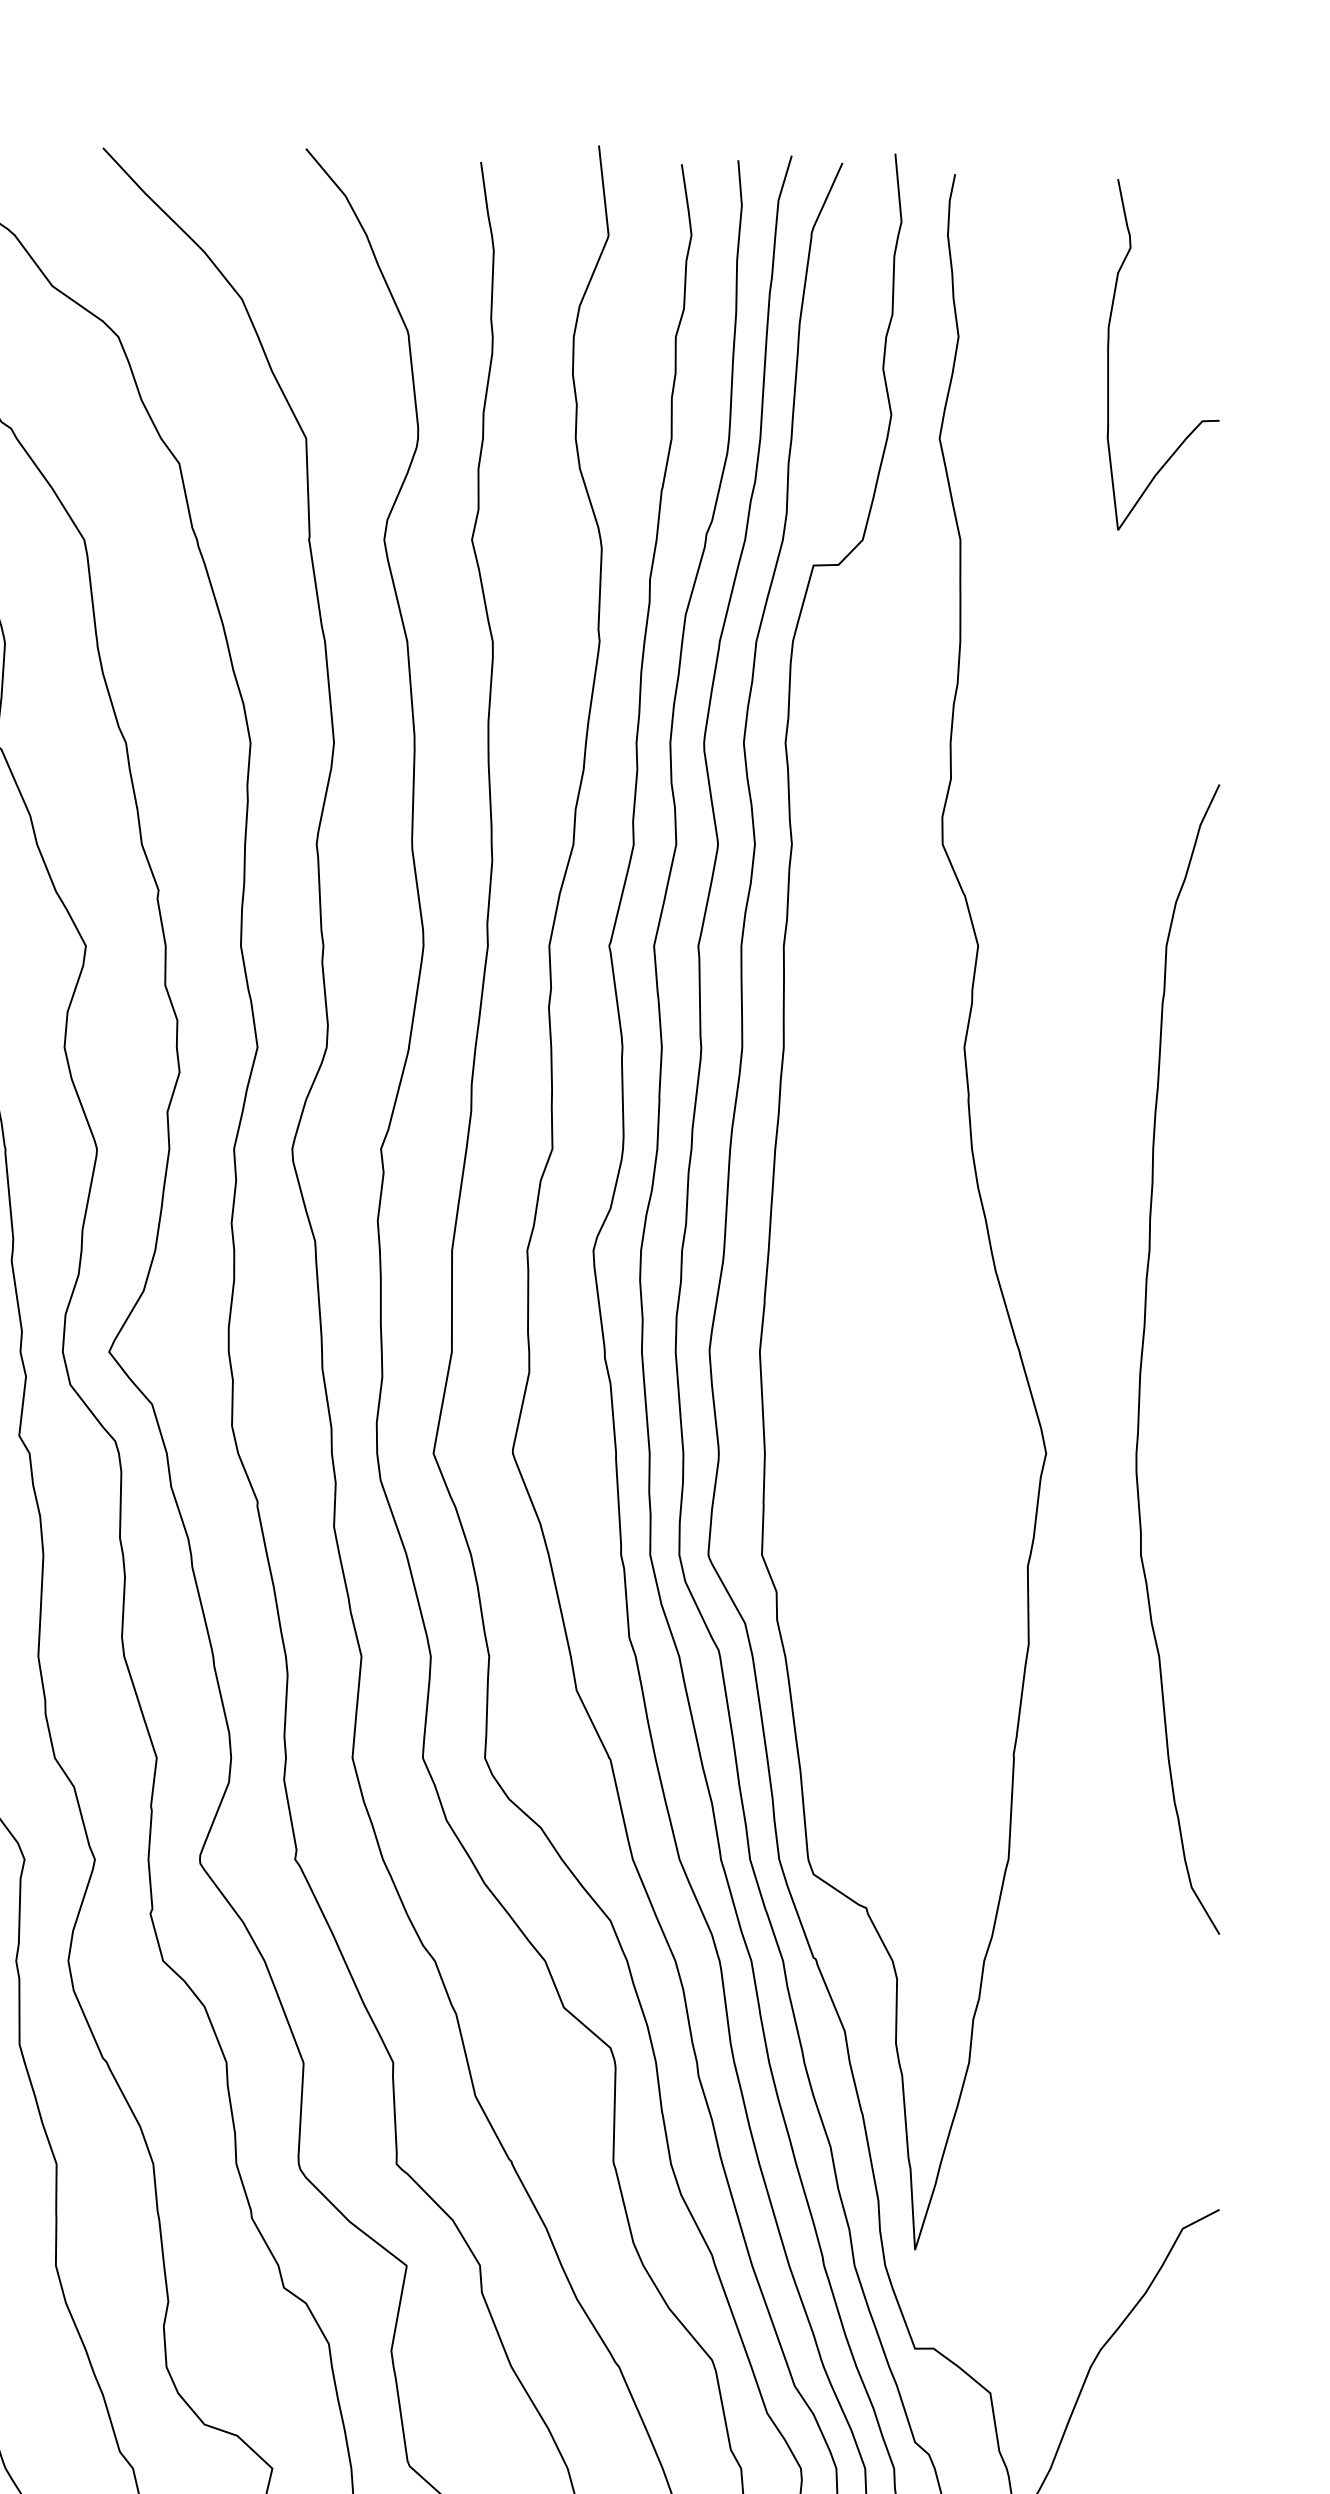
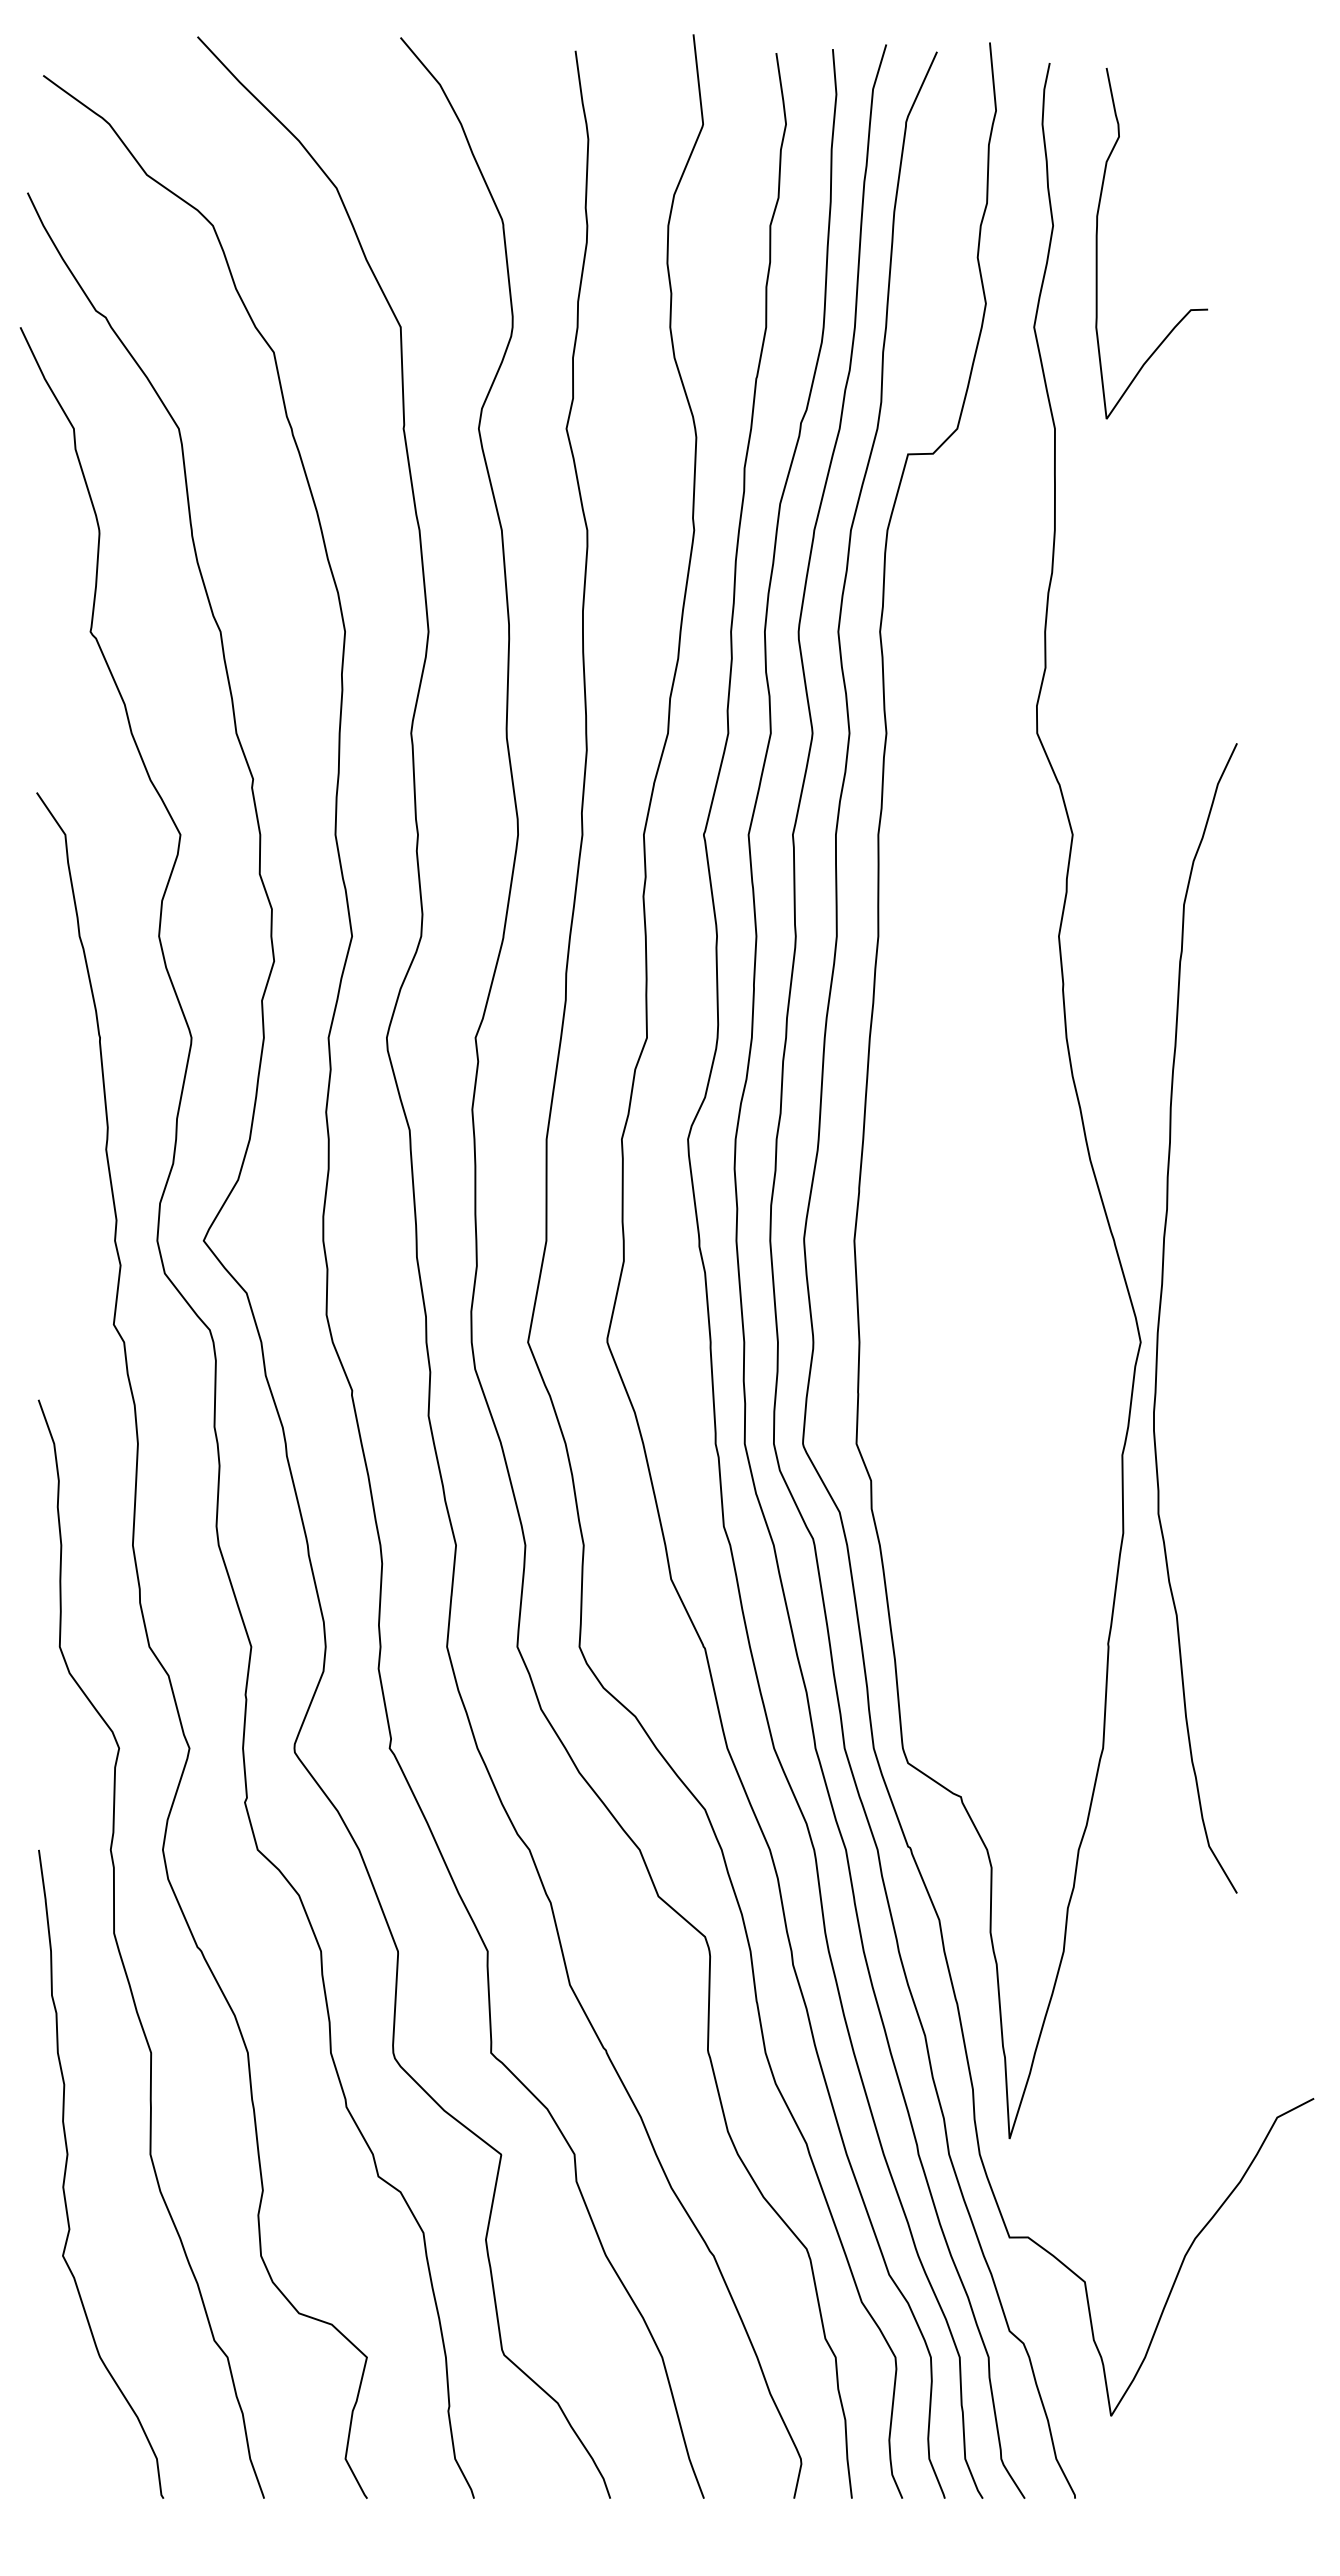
curve: (1108, 354) -> (1097, 243), moved
curve: (1142, 1357) -> (1160, 1316), moved

